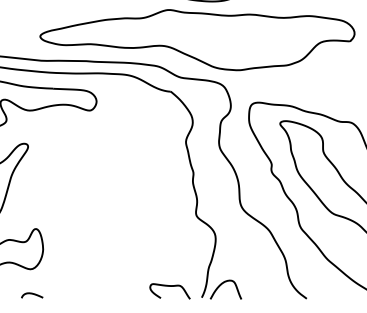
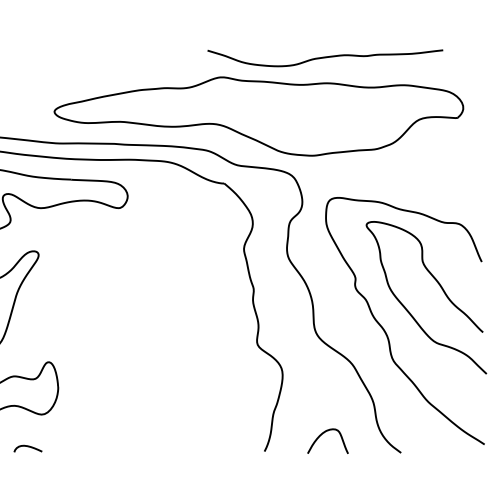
curve: (223, 283) -> (324, 433), moved
curve: (169, 286) -> (222, 437), removed
curve: (31, 294) -> (27, 447), moved

